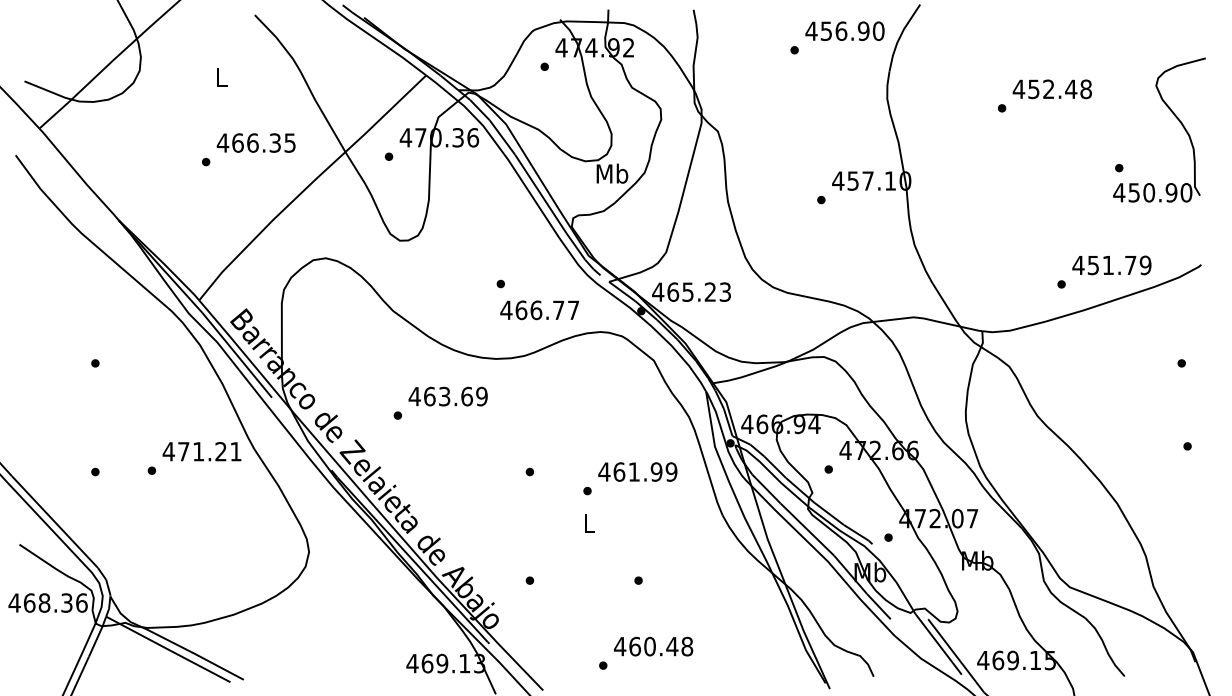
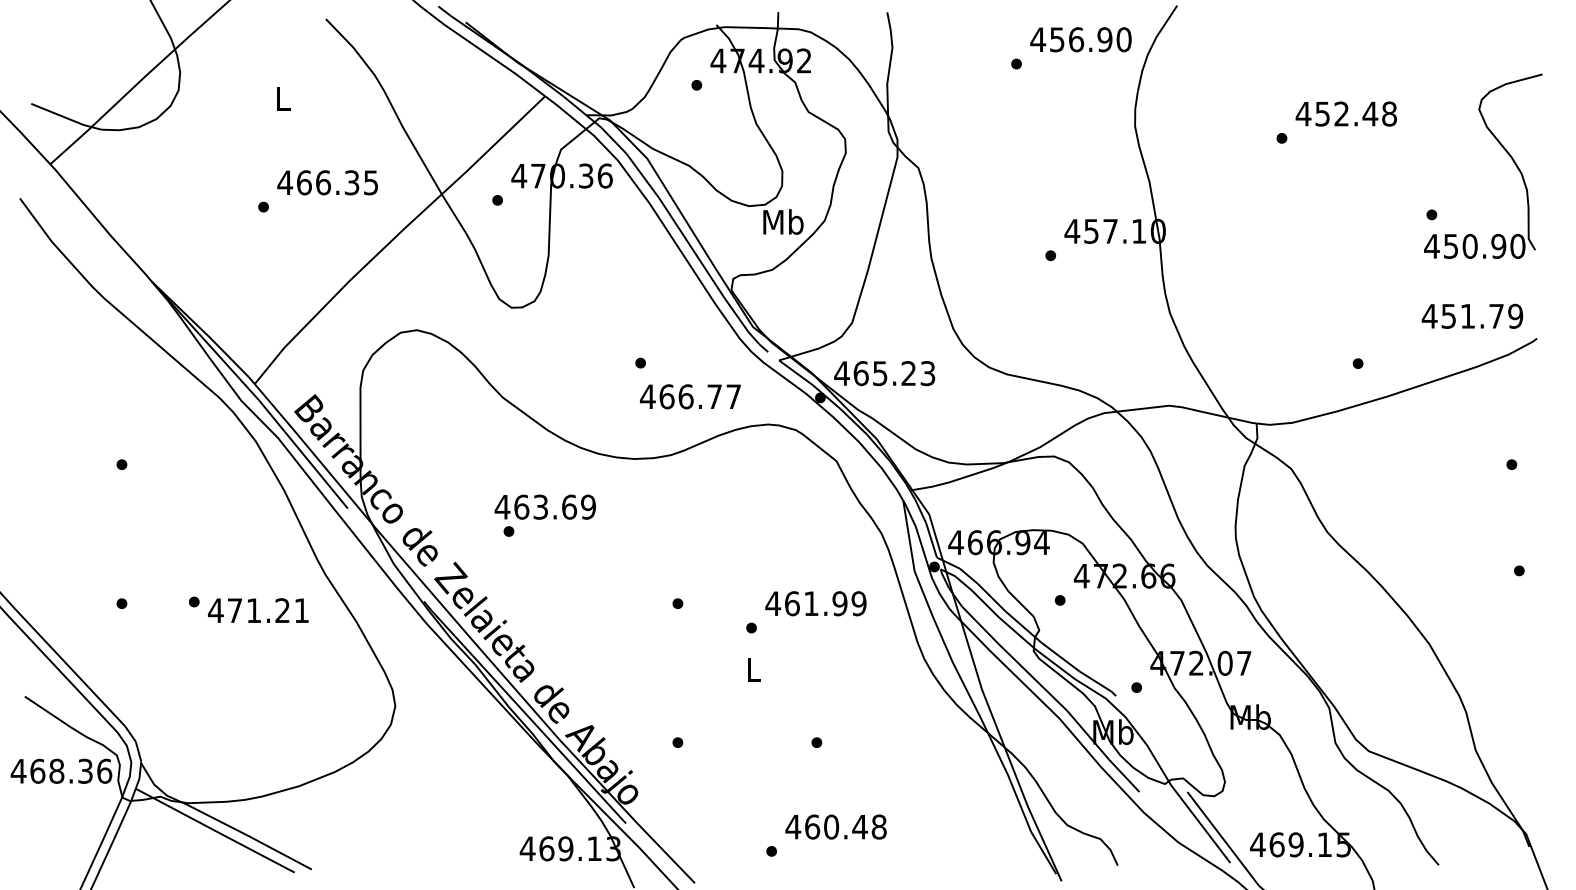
text: (1111, 264) -> (1472, 315), moved
text: (447, 396) -> (544, 506), moved
text: (202, 451) -> (258, 610), moved

